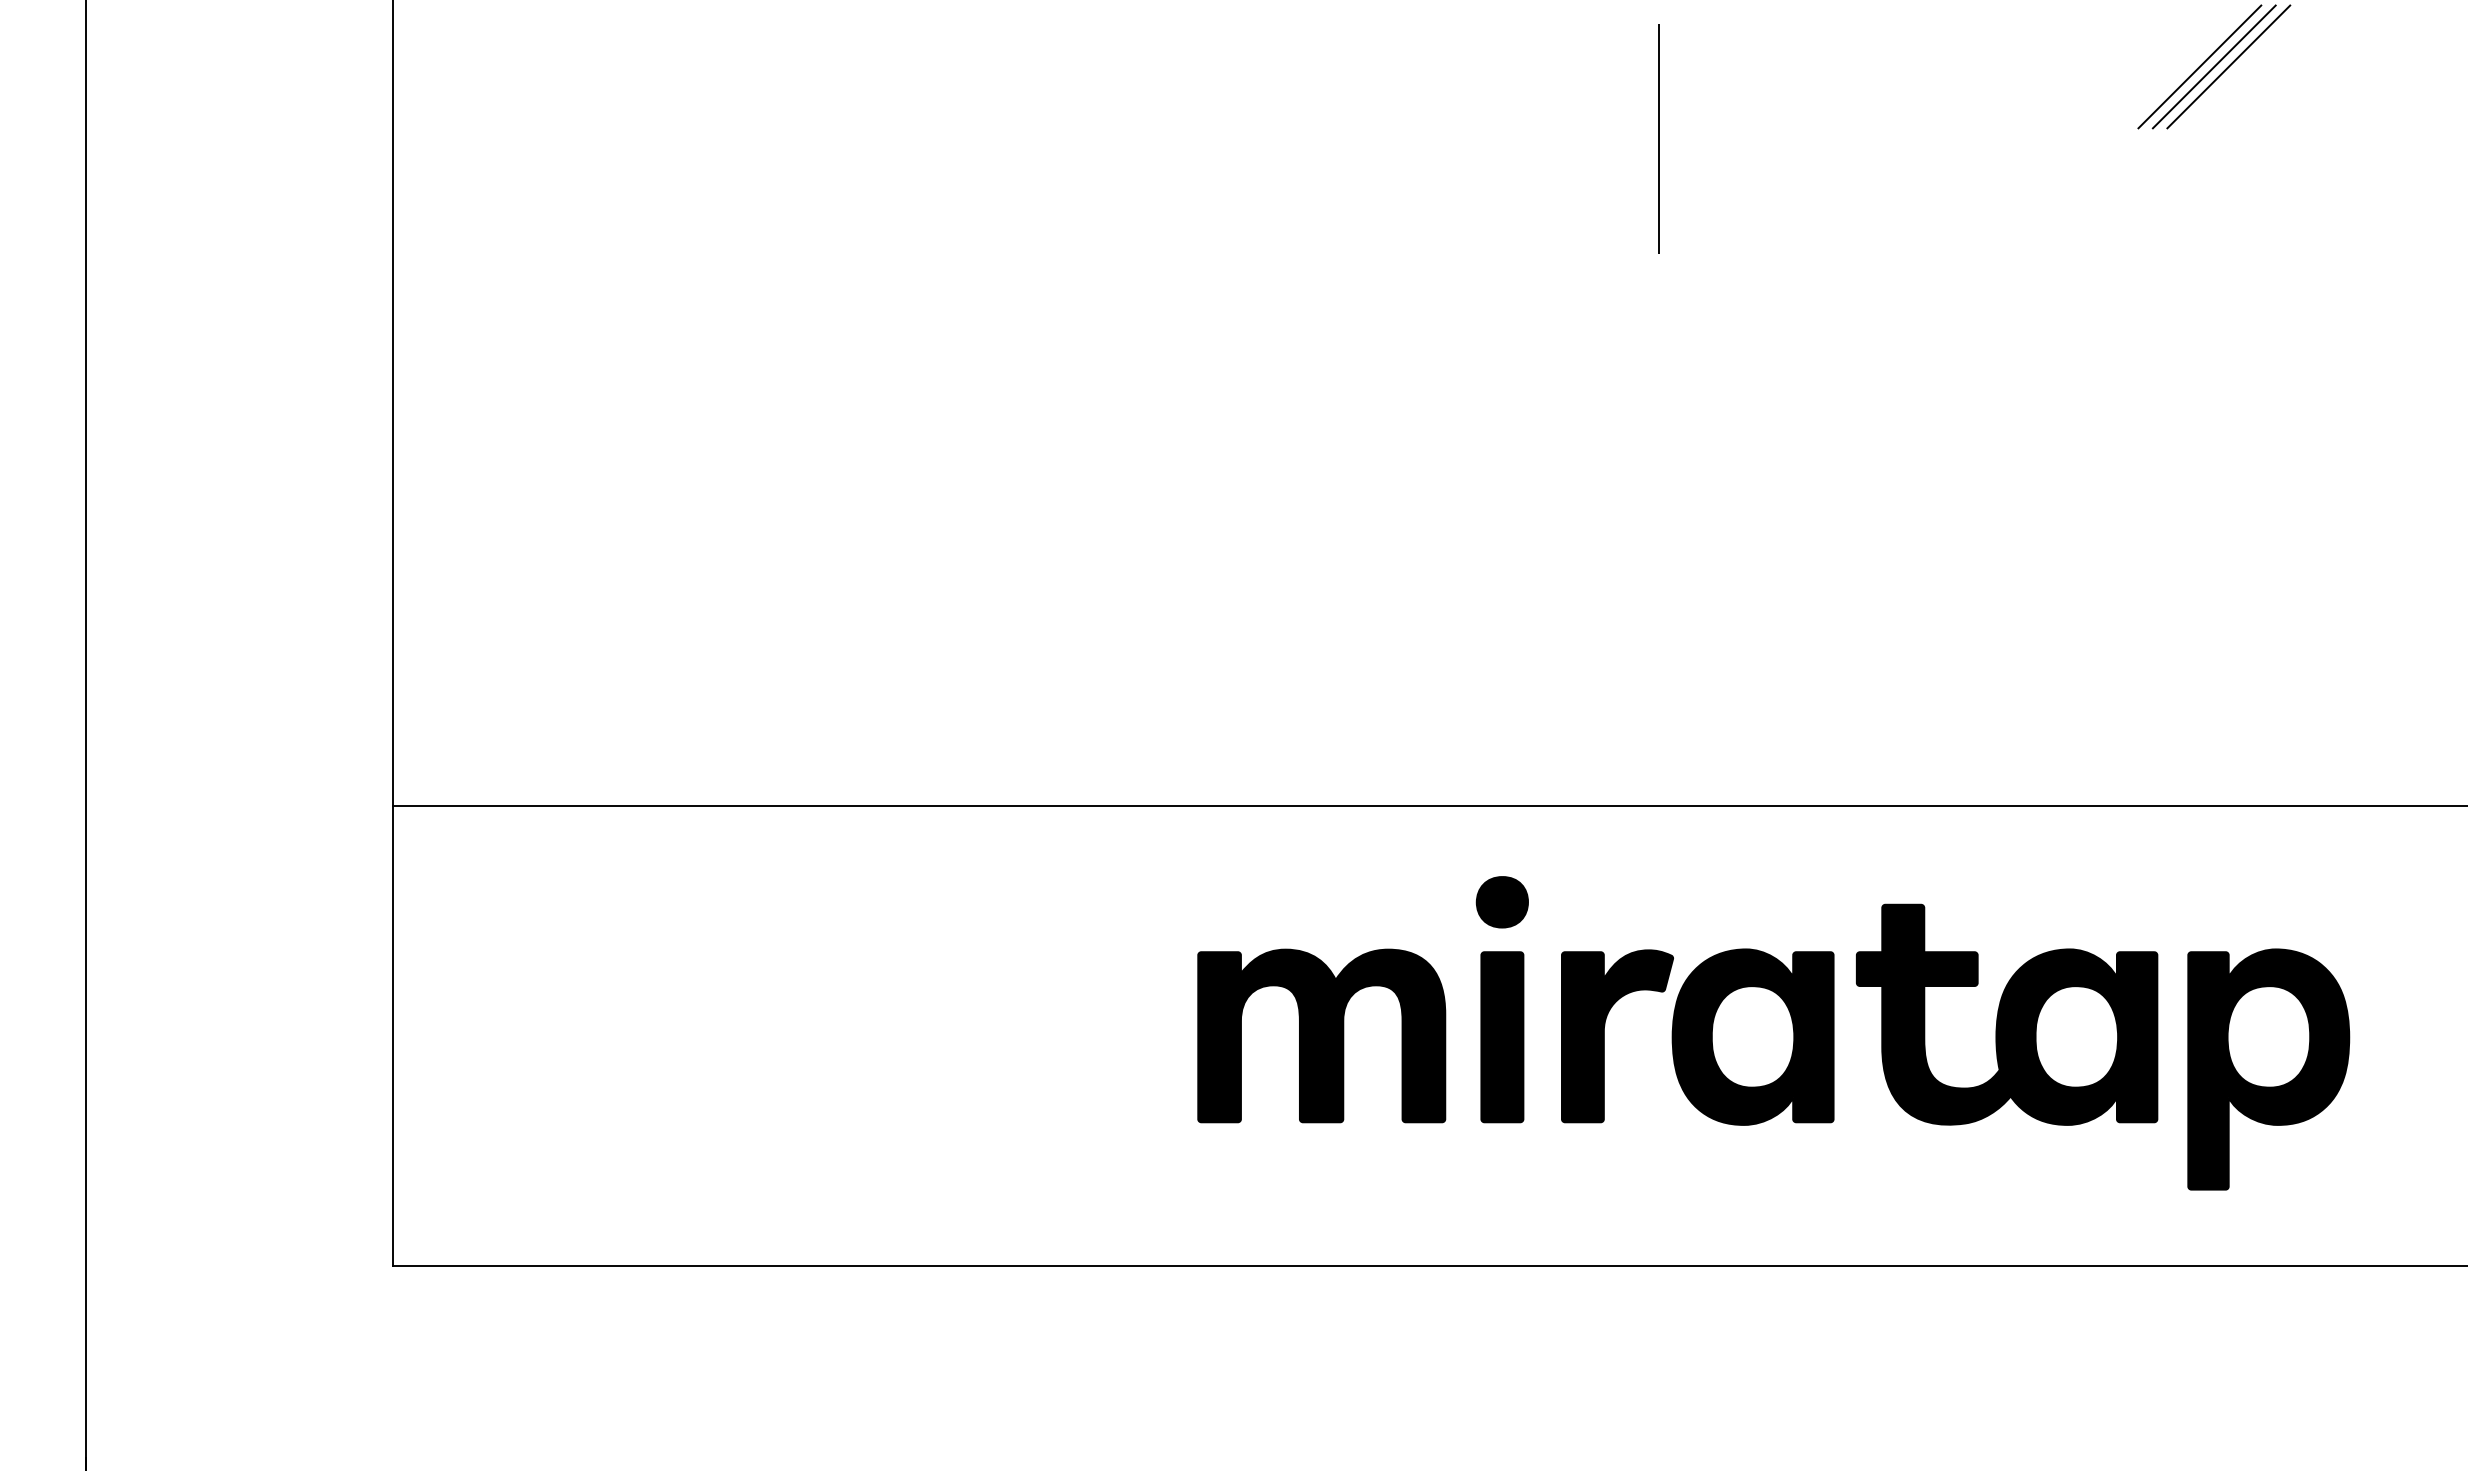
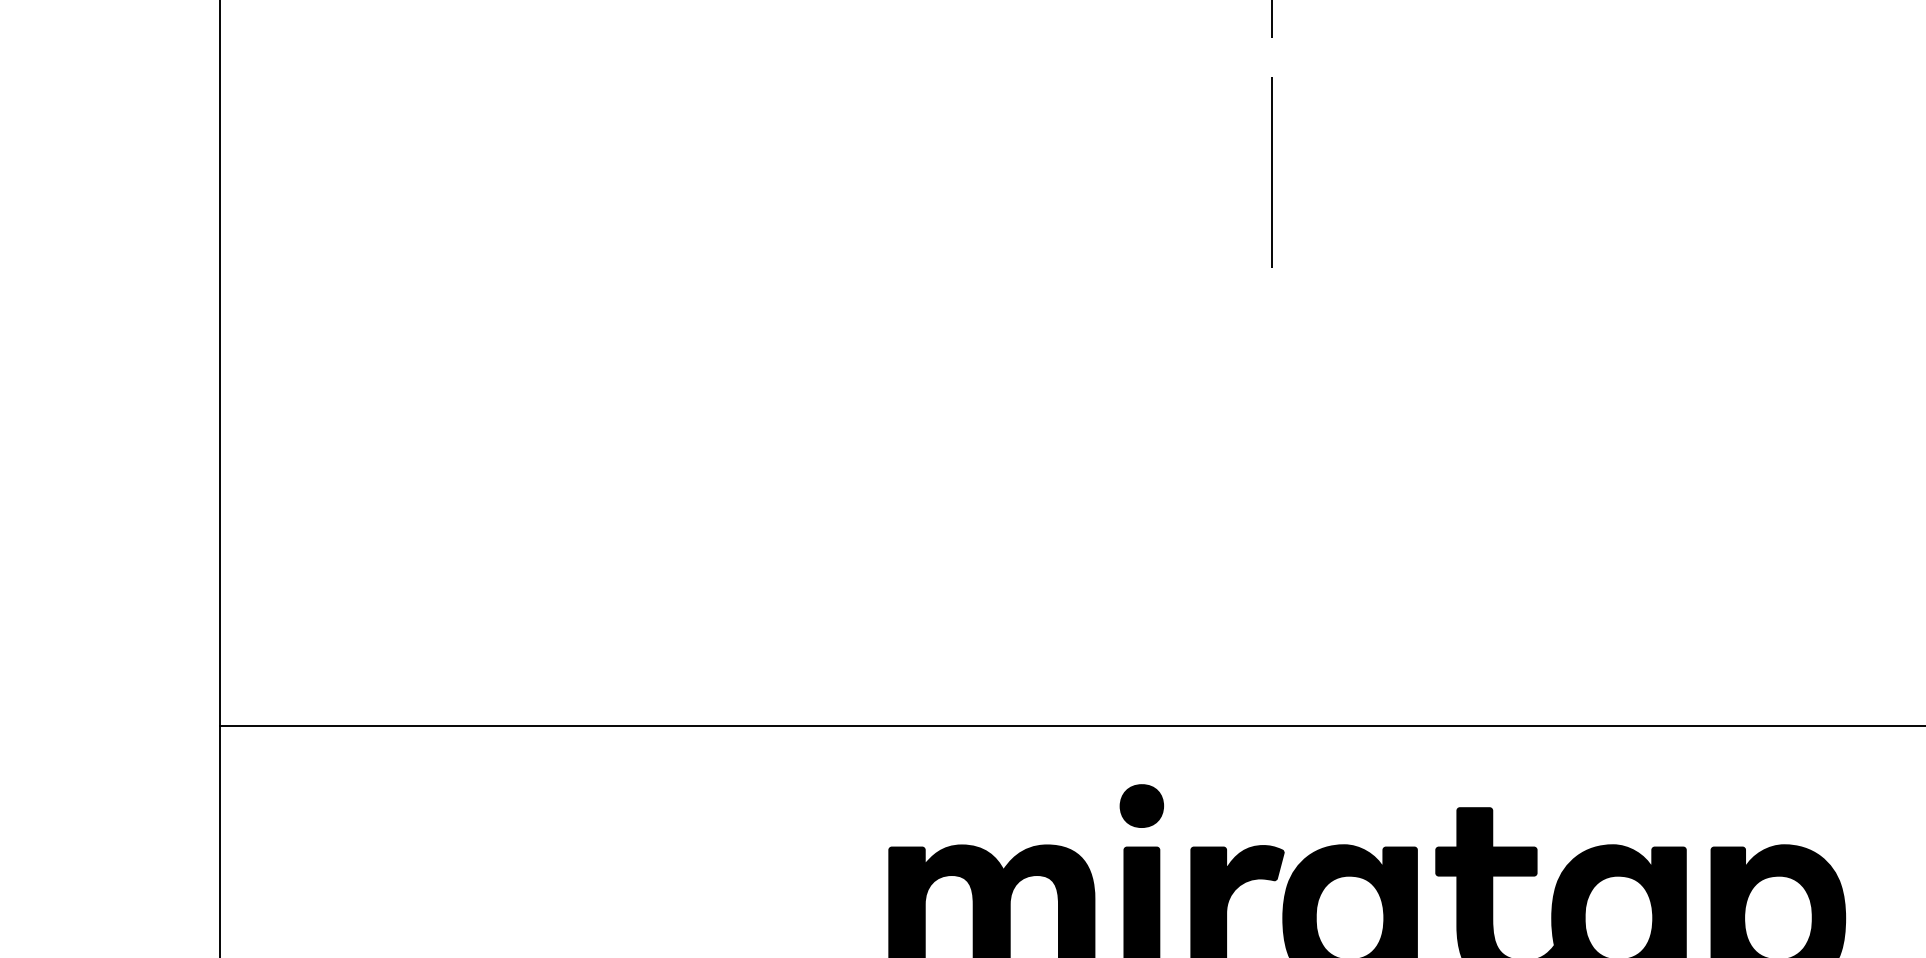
line: (2199, 66) -> (1720, 111), removed
line: (2213, 66) -> (1732, 111), removed
line: (2228, 66) -> (1744, 111), removed

